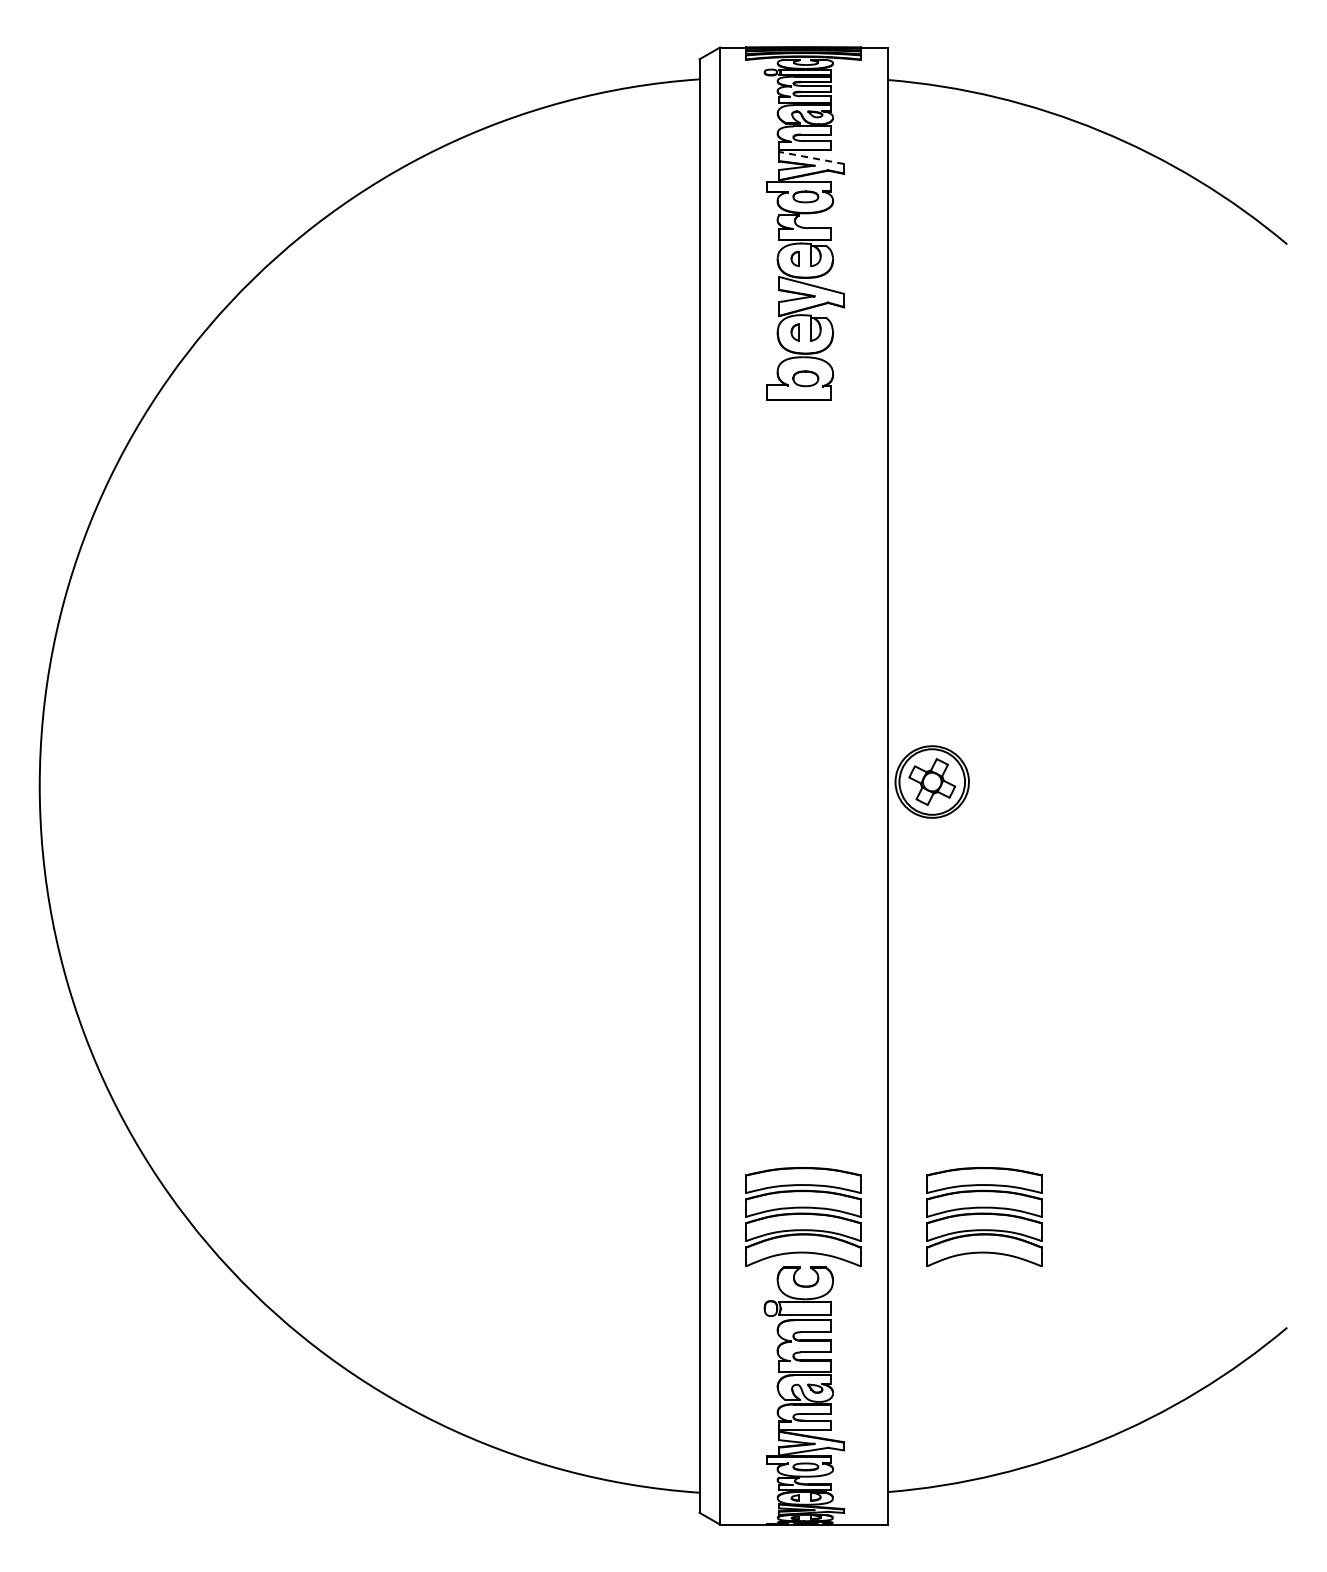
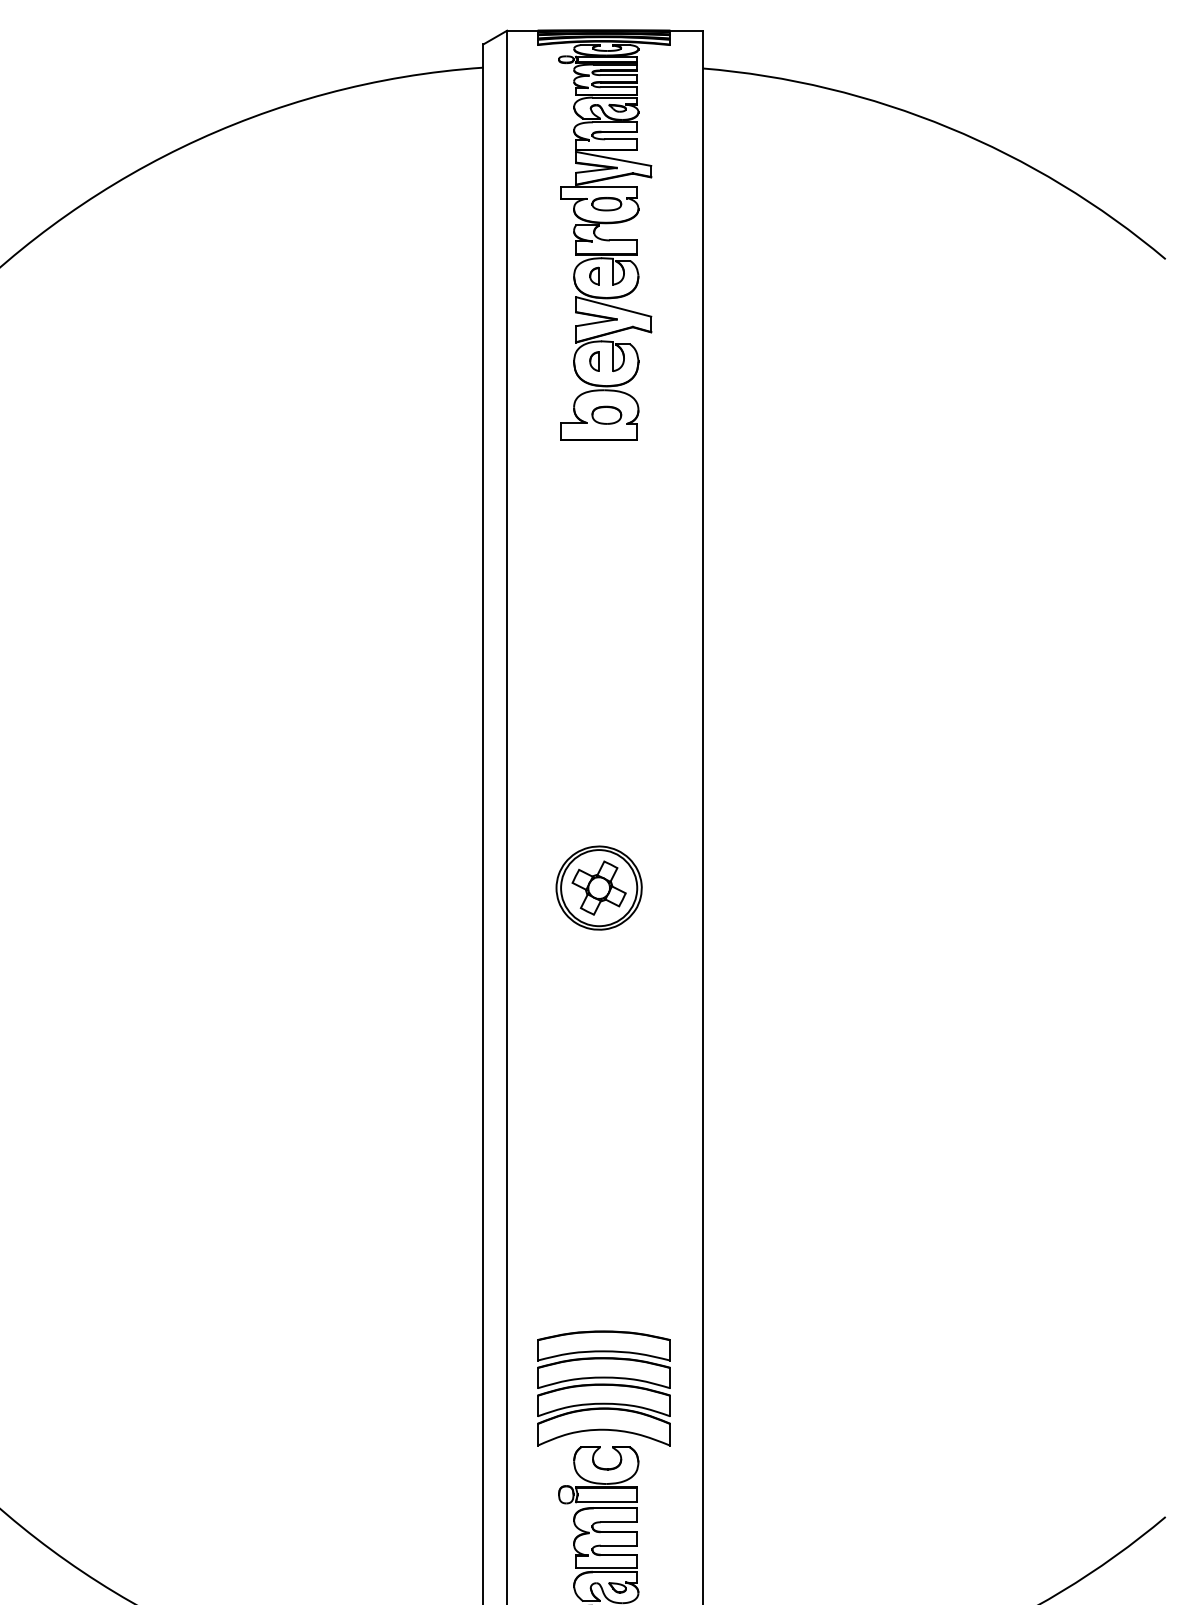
line: (811, 157) -> (613, 158), dashed -> solid
part: (931, 781) -> (598, 887), moved
part: (984, 1216) -> (814, 1387), removed

